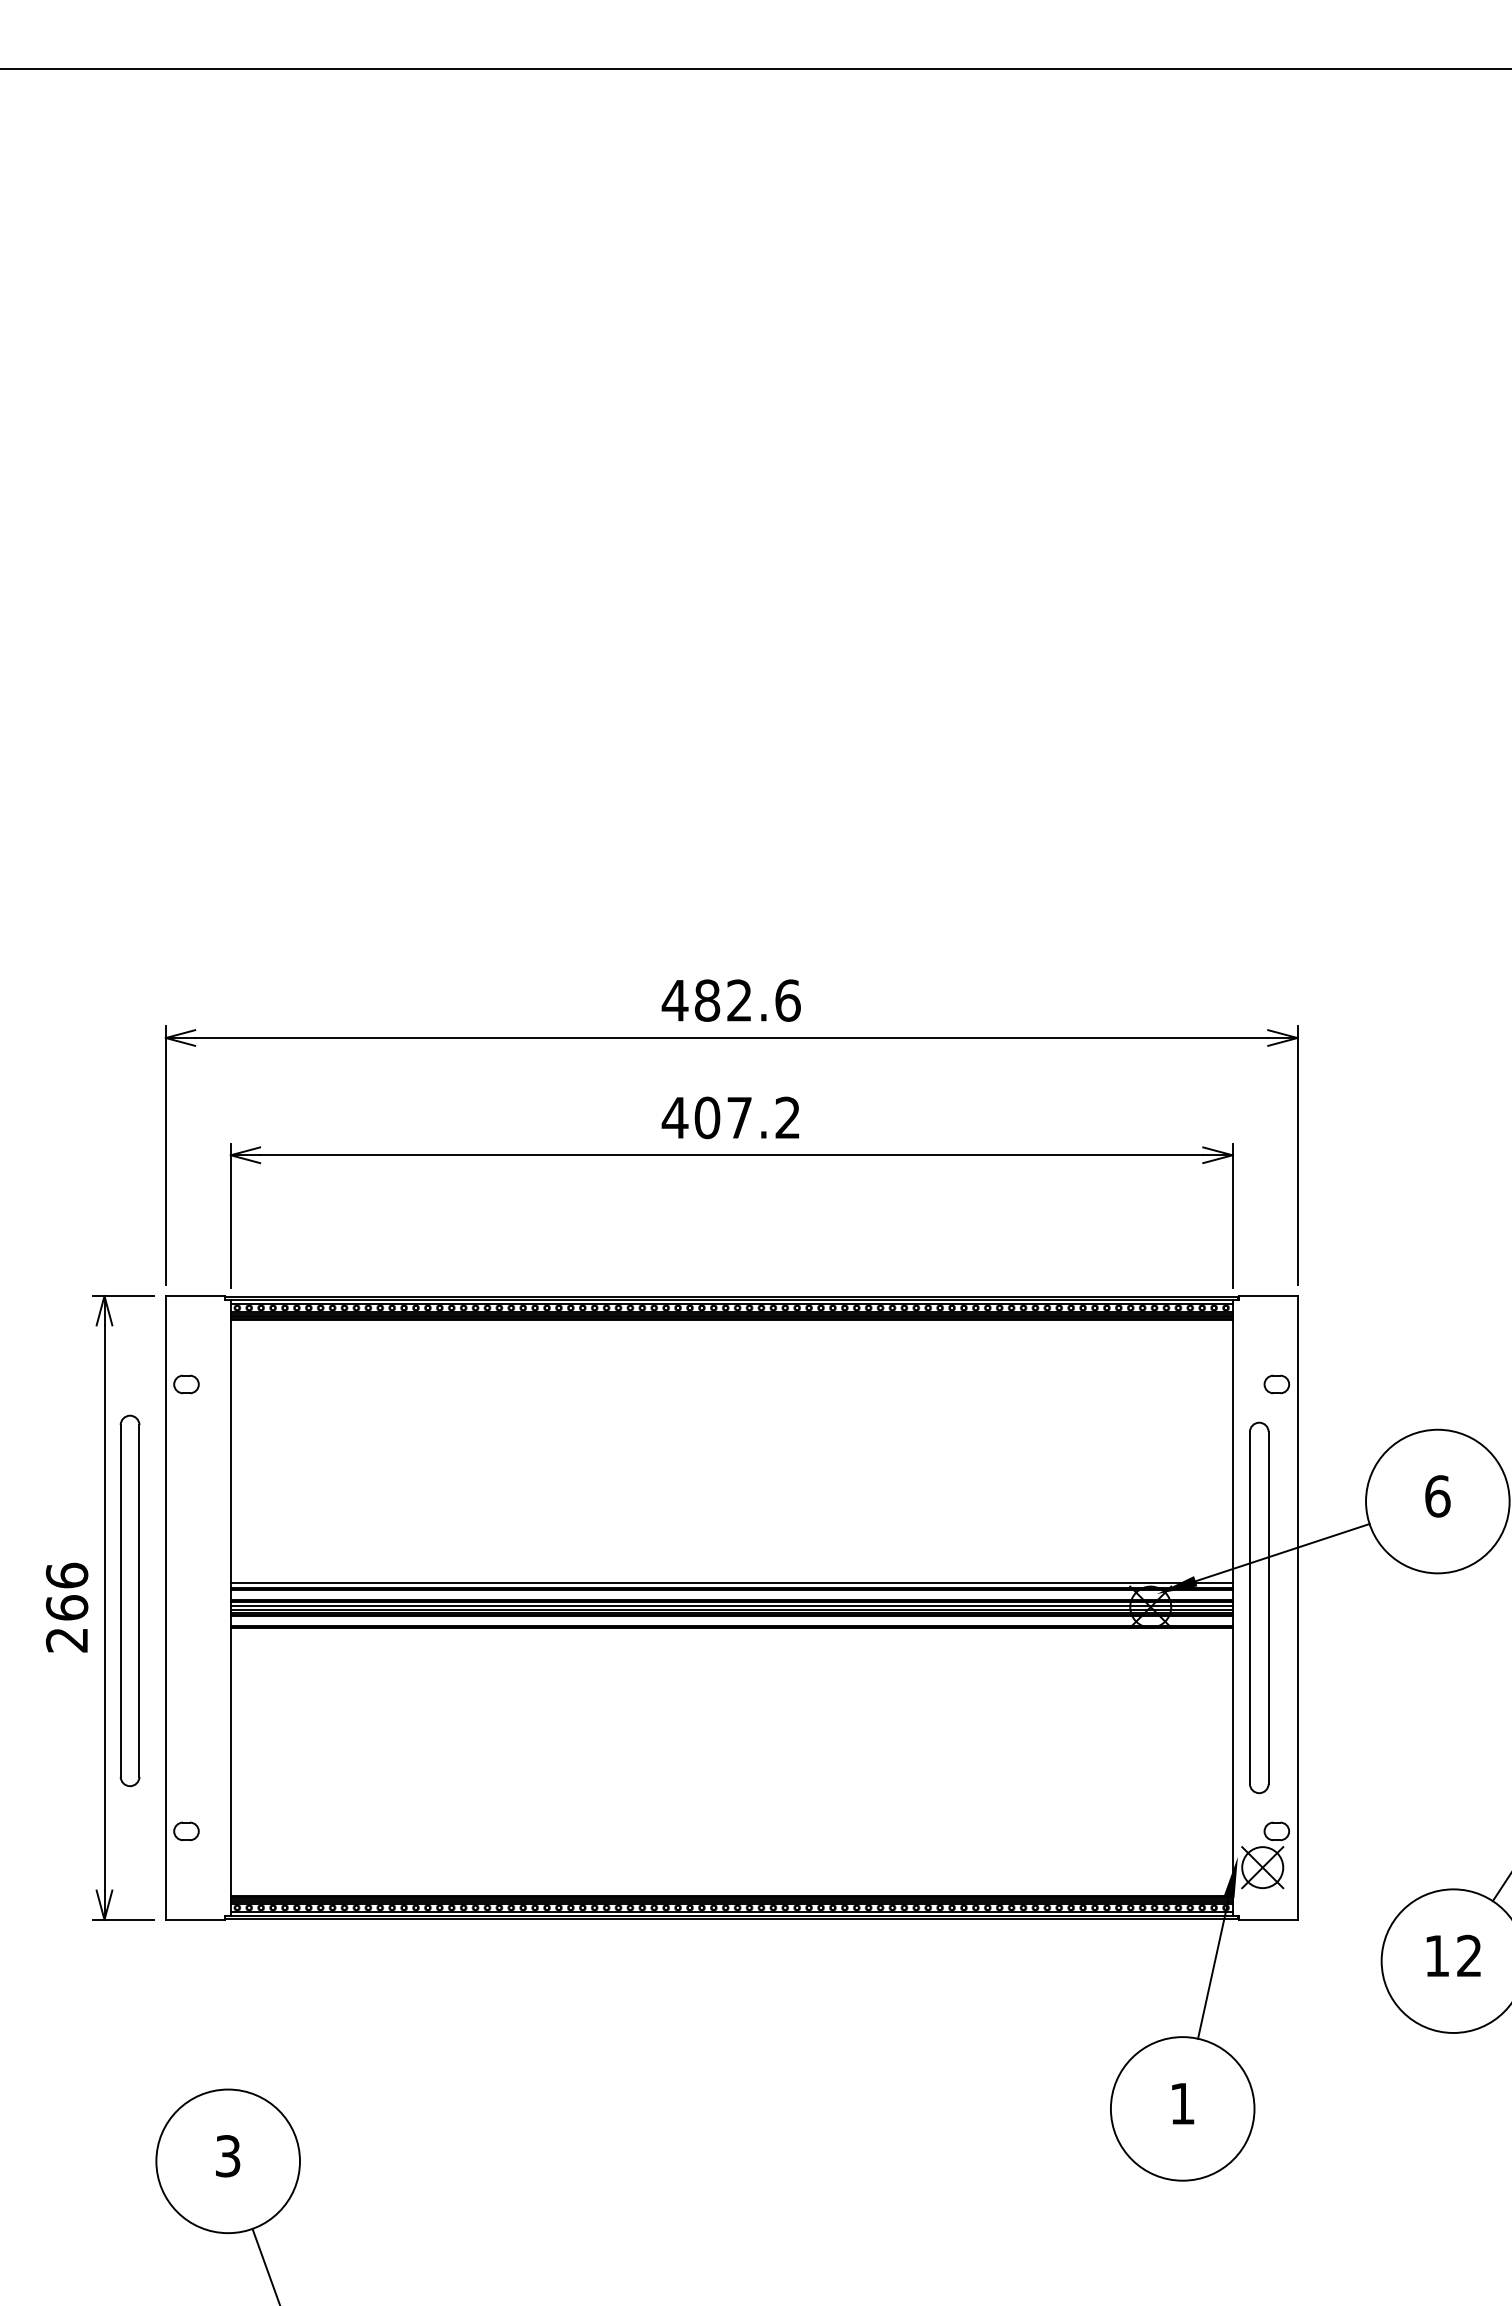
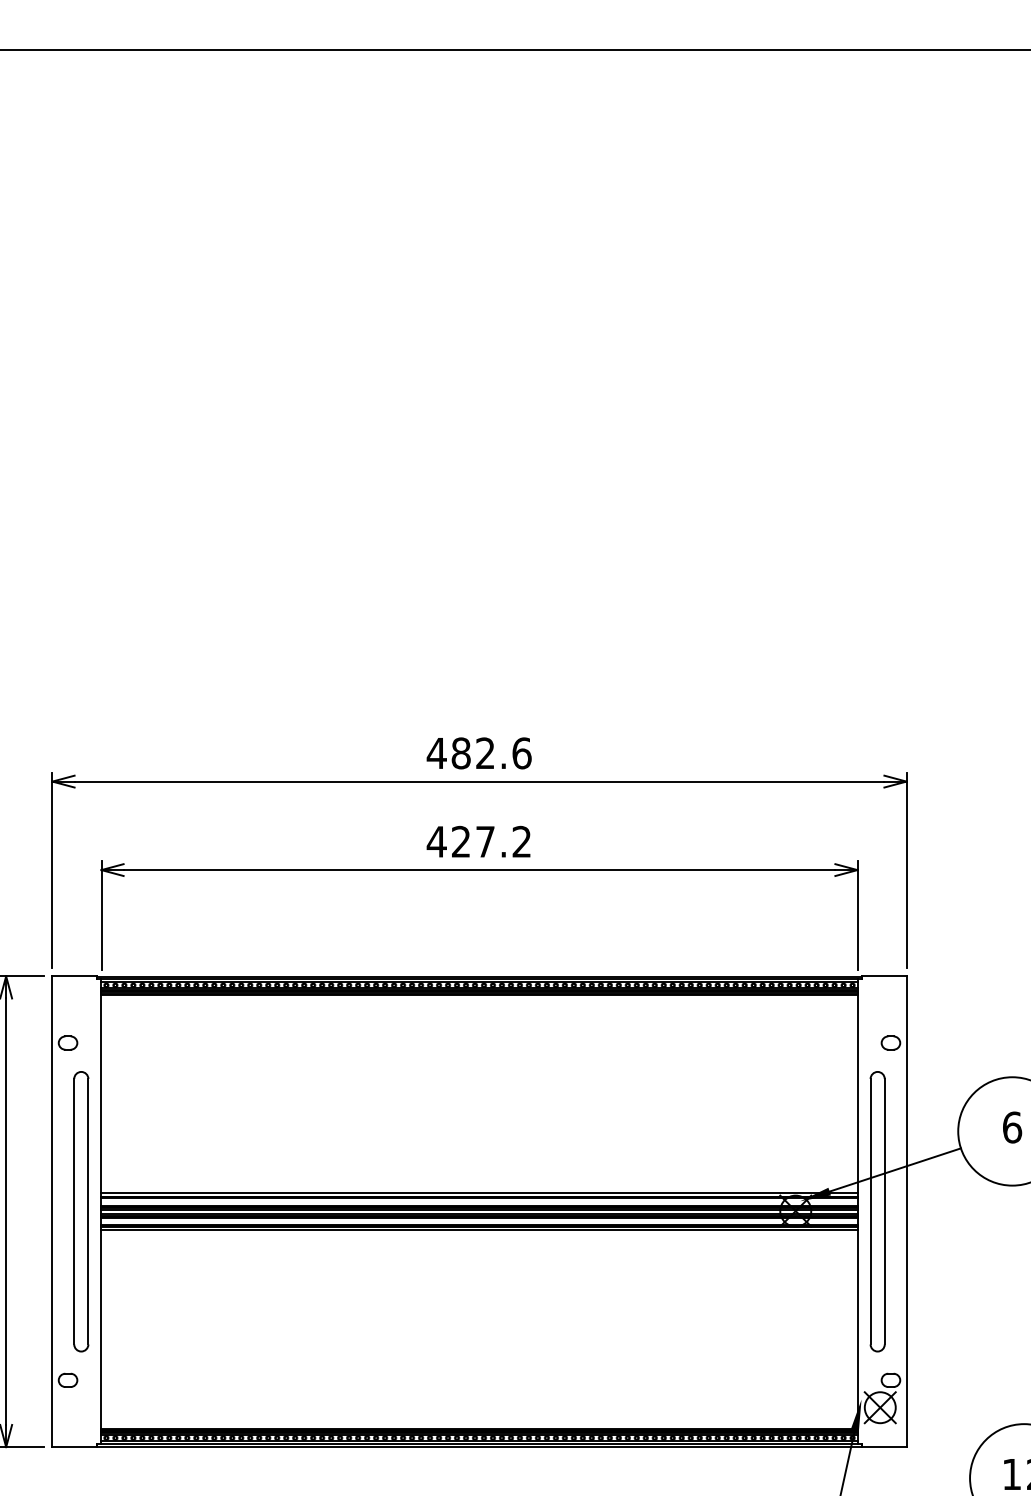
text: (707, 1117) -> (461, 841), 407.2 -> 427.2
part: (129, 1600) -> (80, 1211), moved
line: (731, 1632) -> (479, 1230), added

